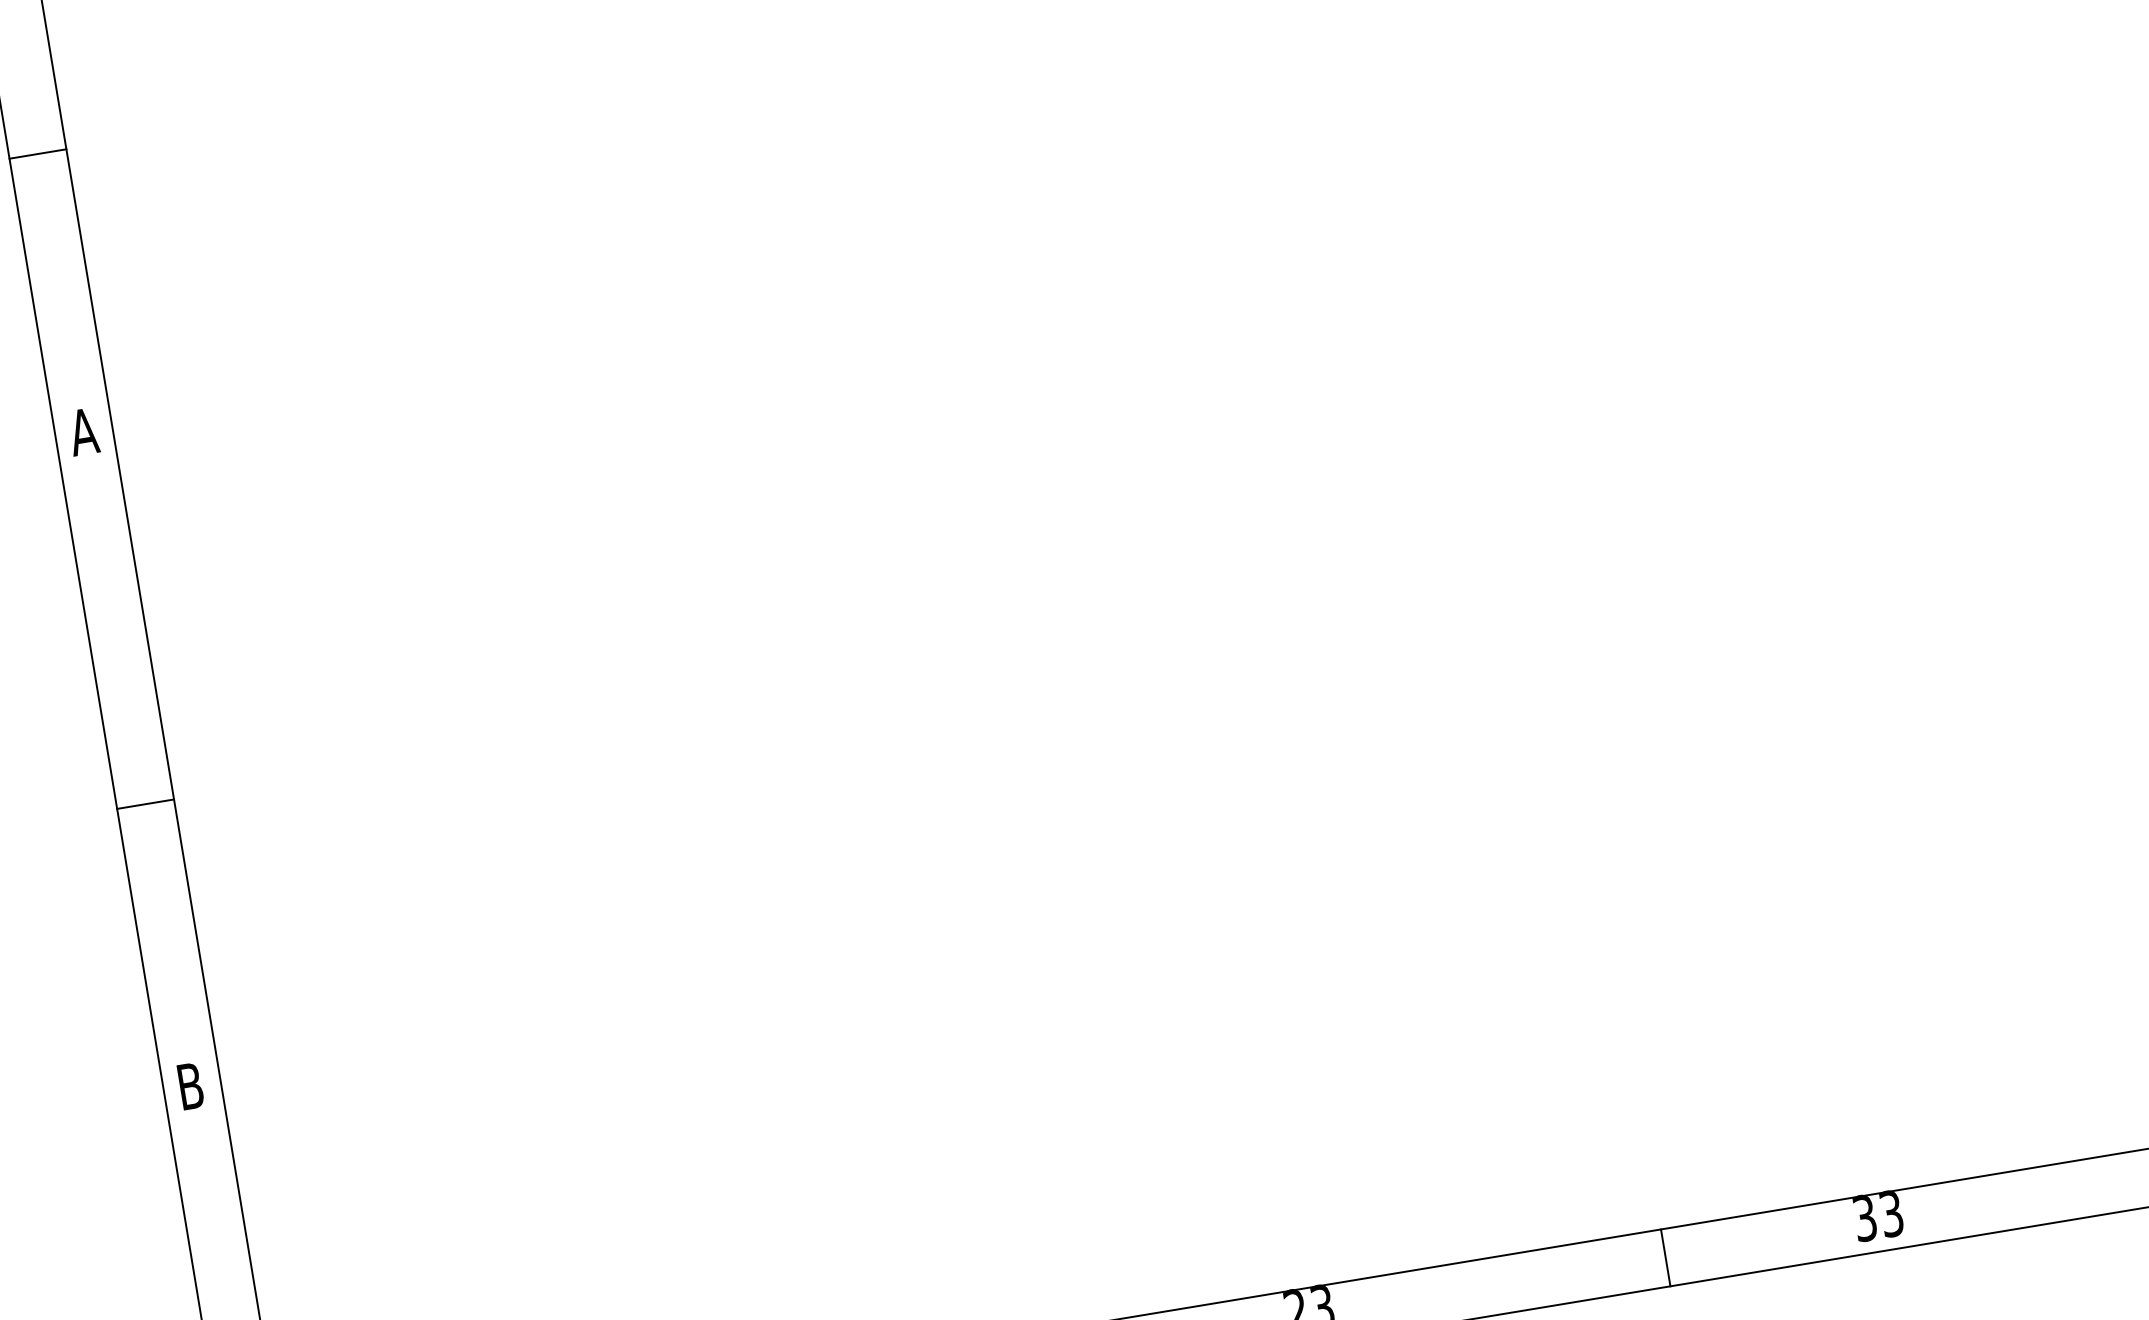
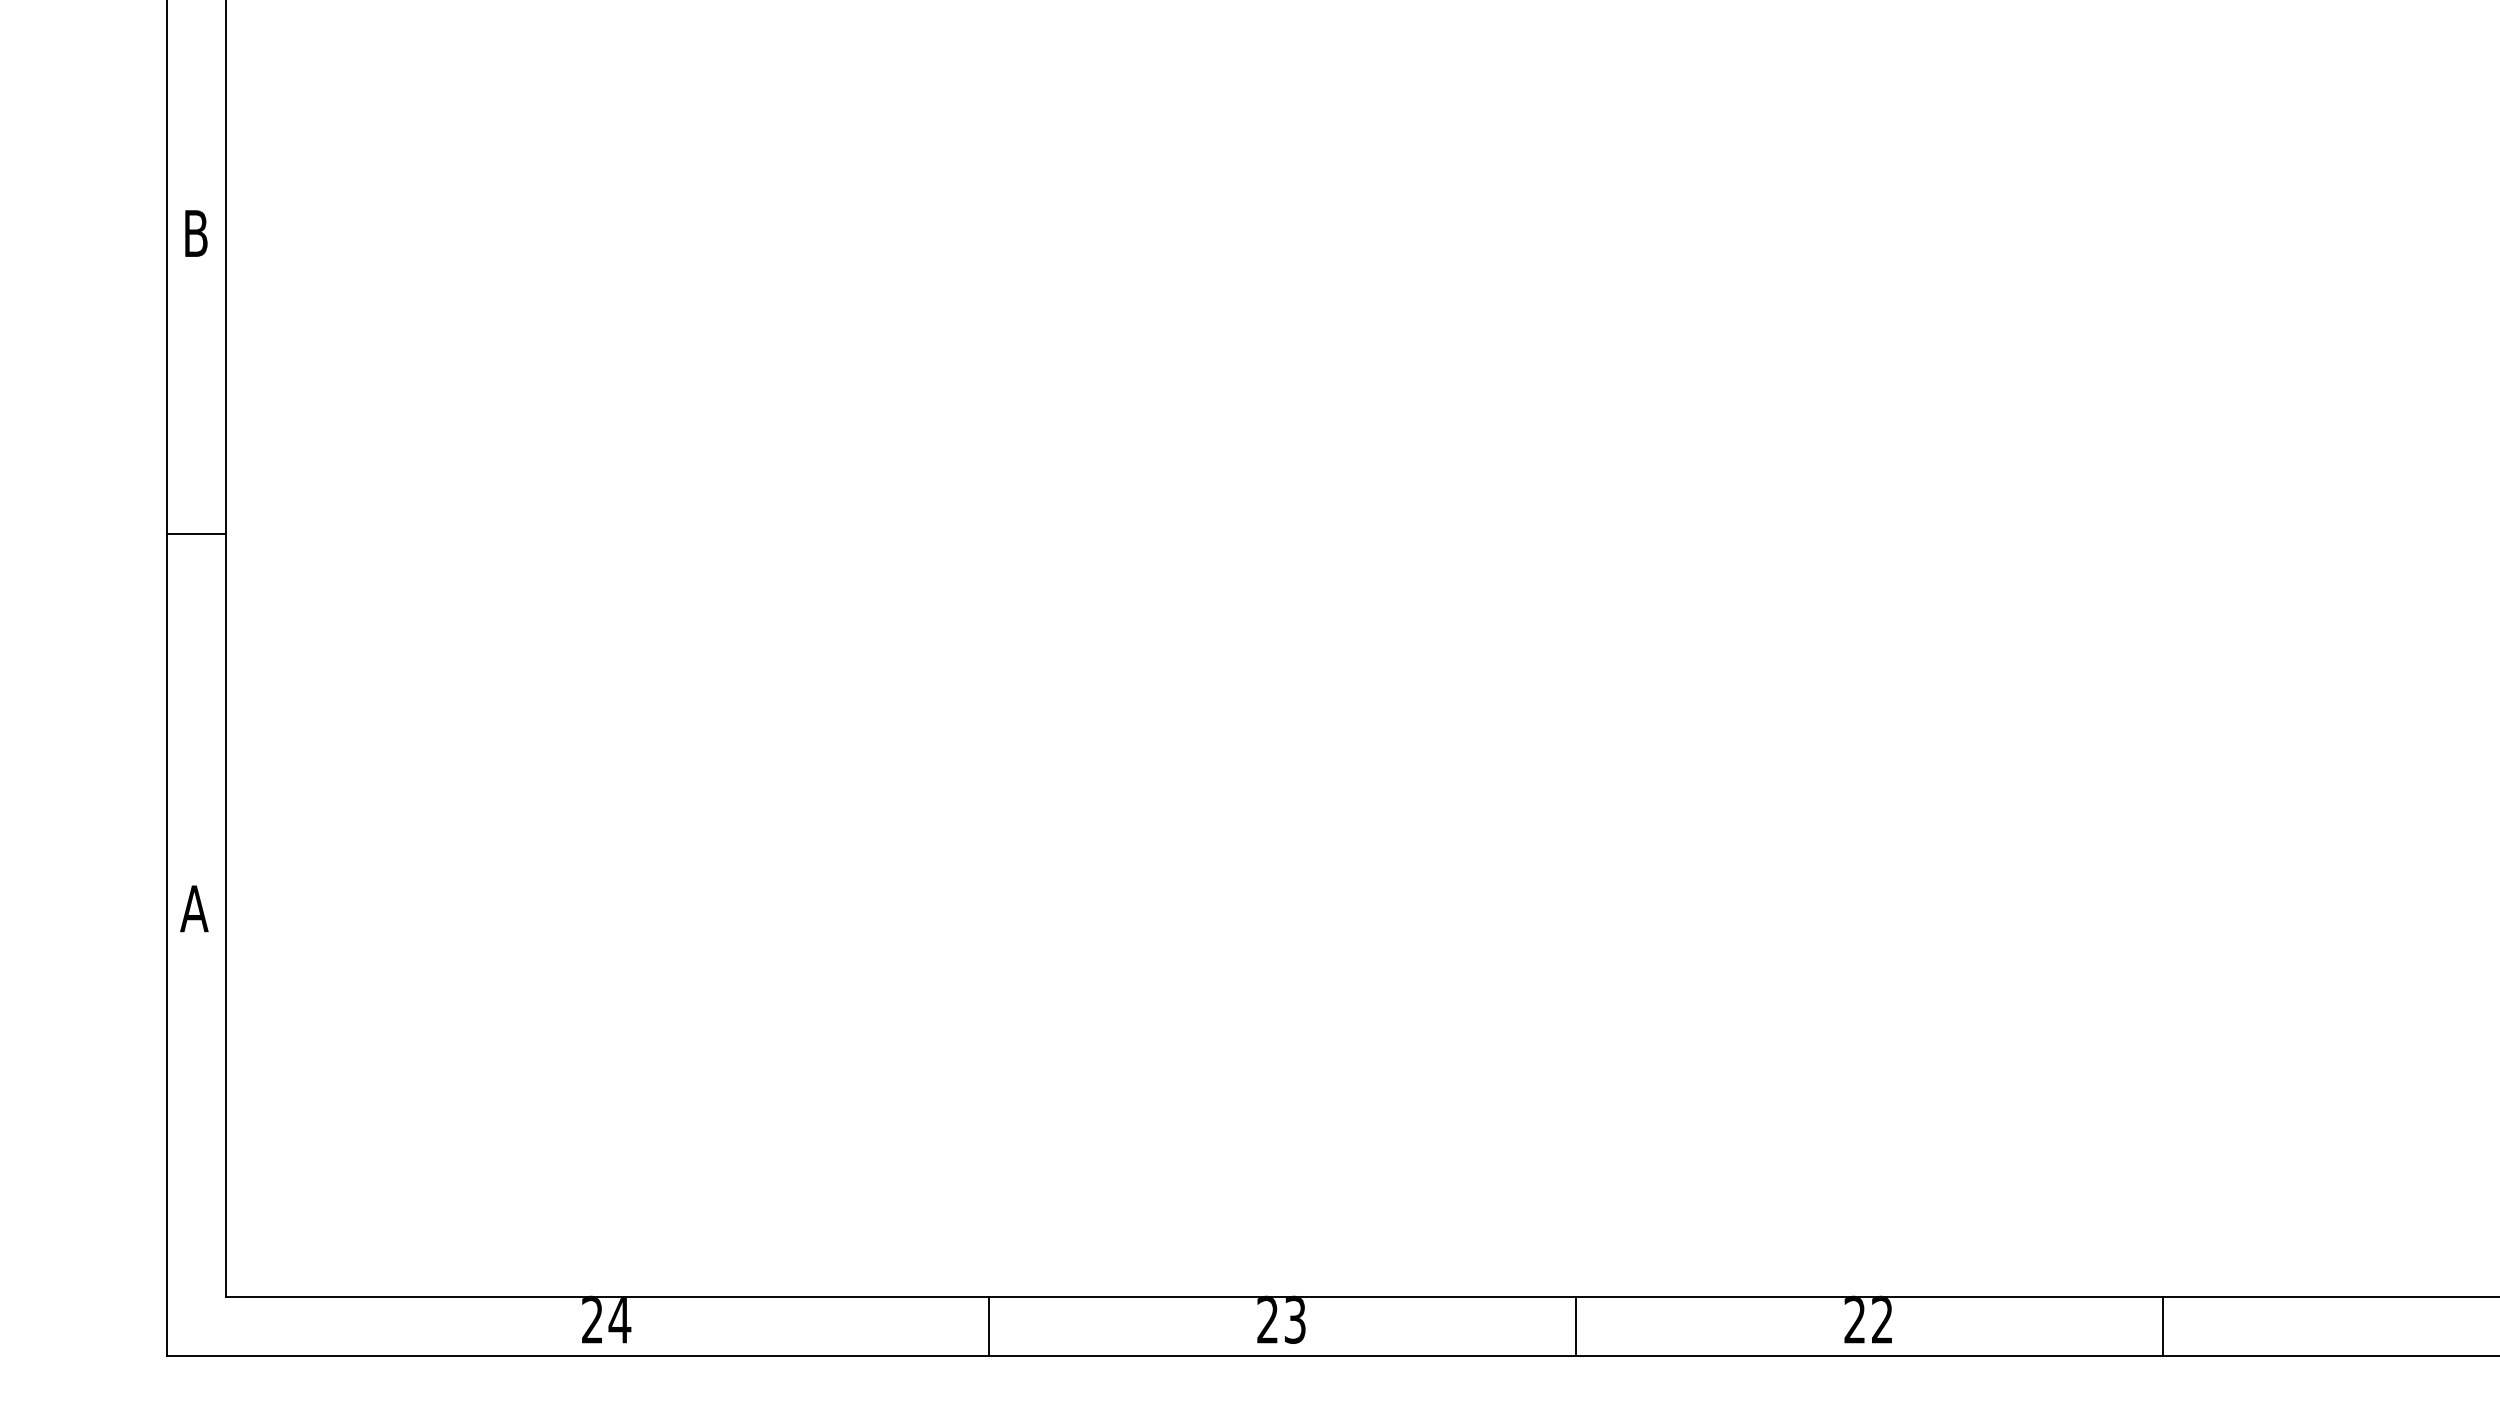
text: (83, 431) -> (195, 233), A -> B
line: (144, 803) -> (195, 533), moved
text: (190, 1085) -> (194, 908), B -> A
text: (1878, 1216) -> (1868, 1320), 33 -> 22
line: (1666, 1257) -> (1576, 1326), moved

